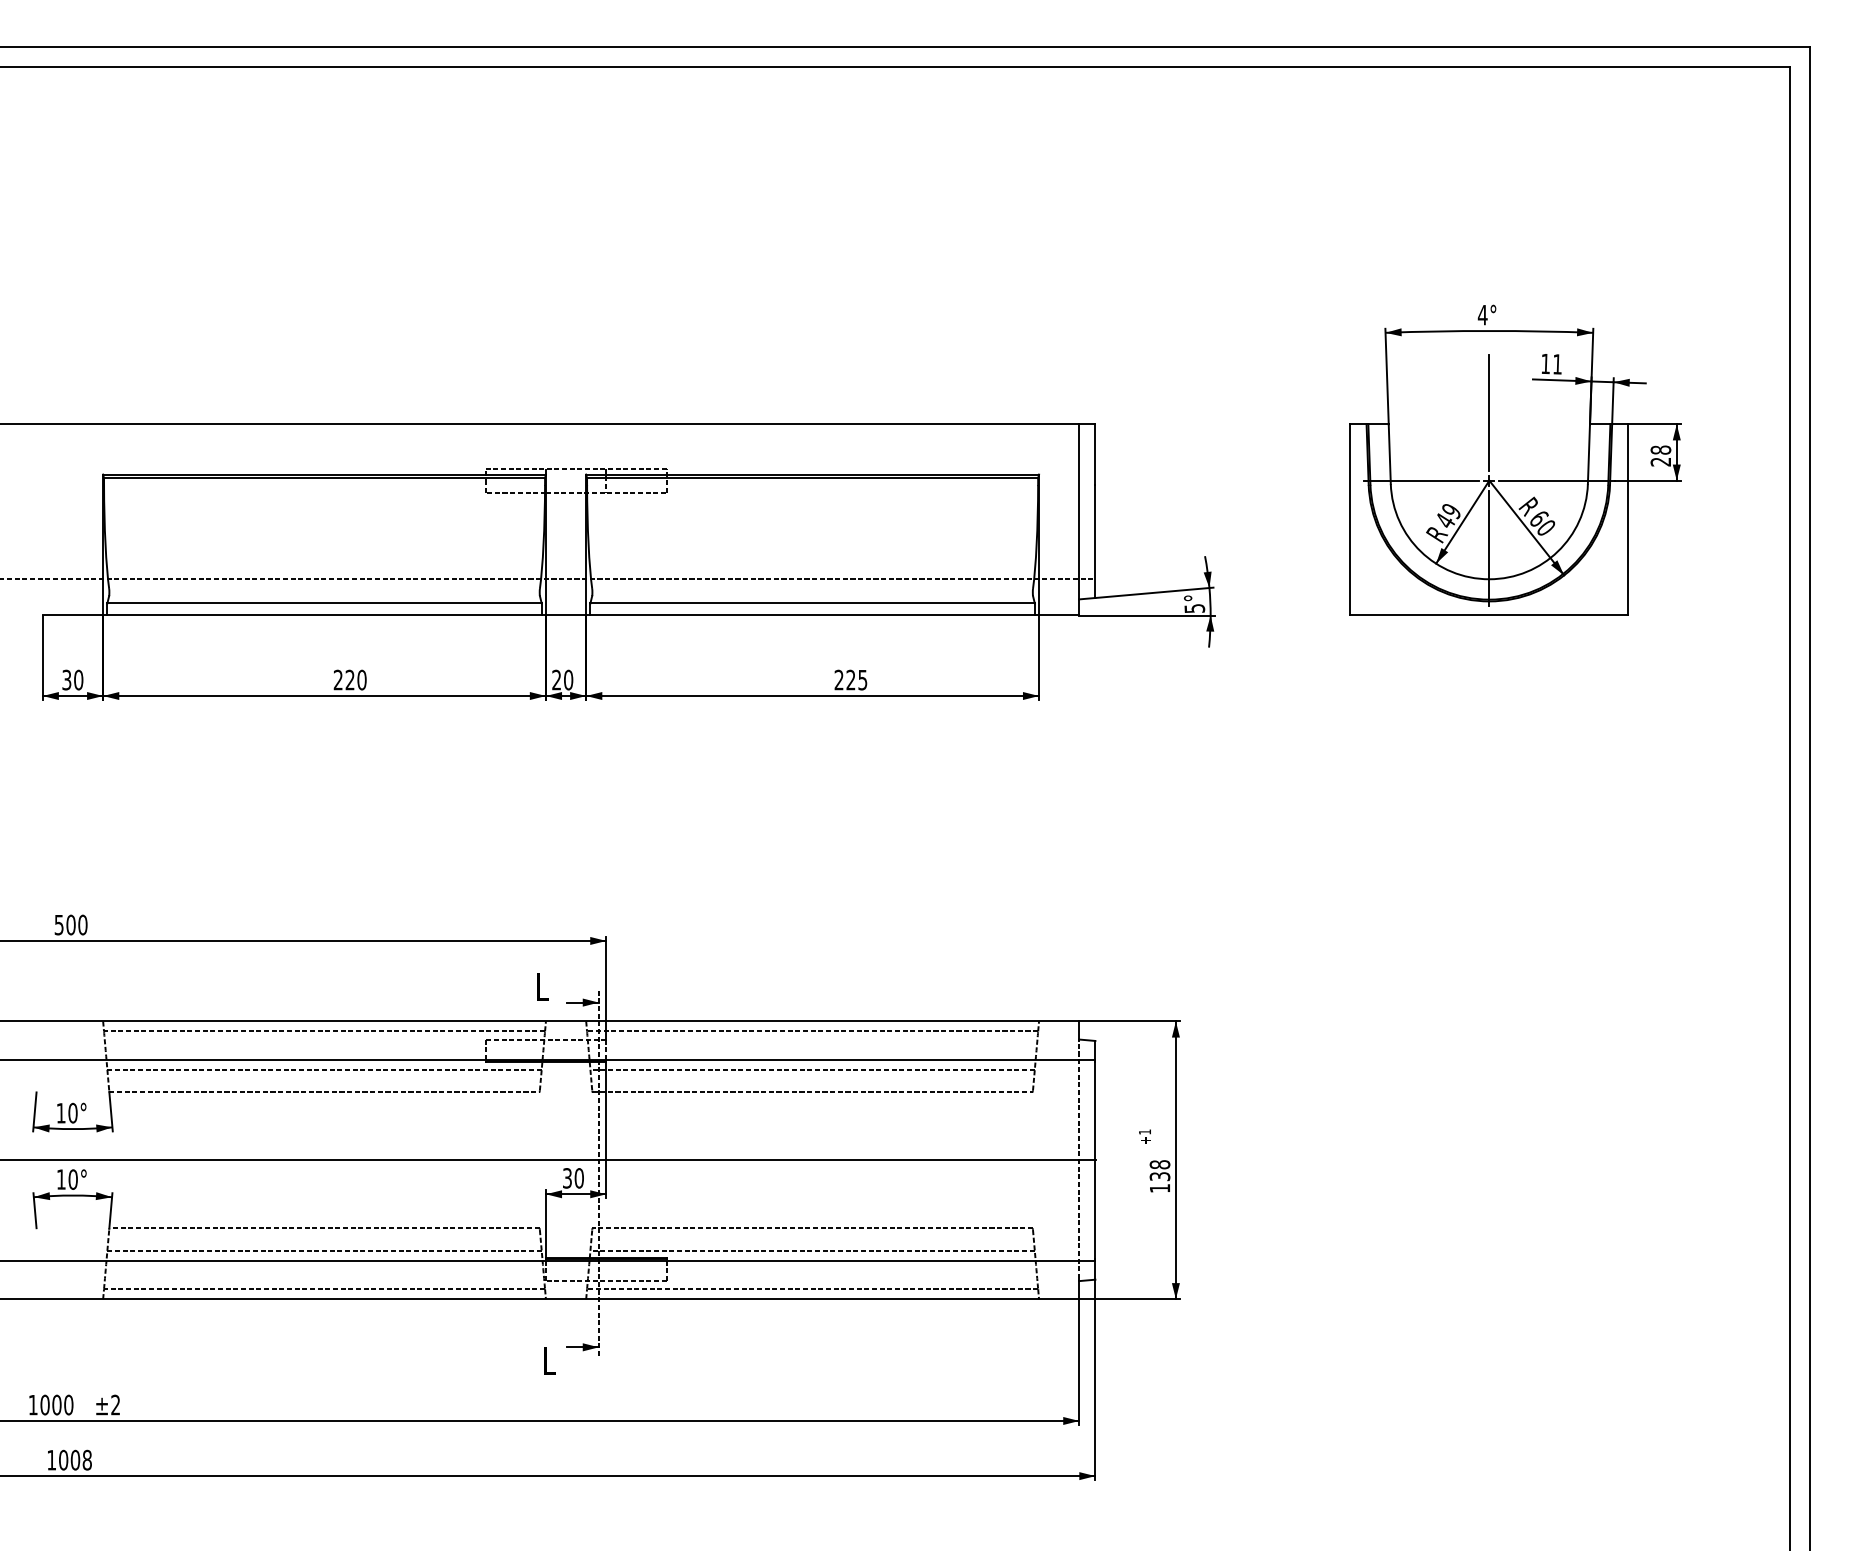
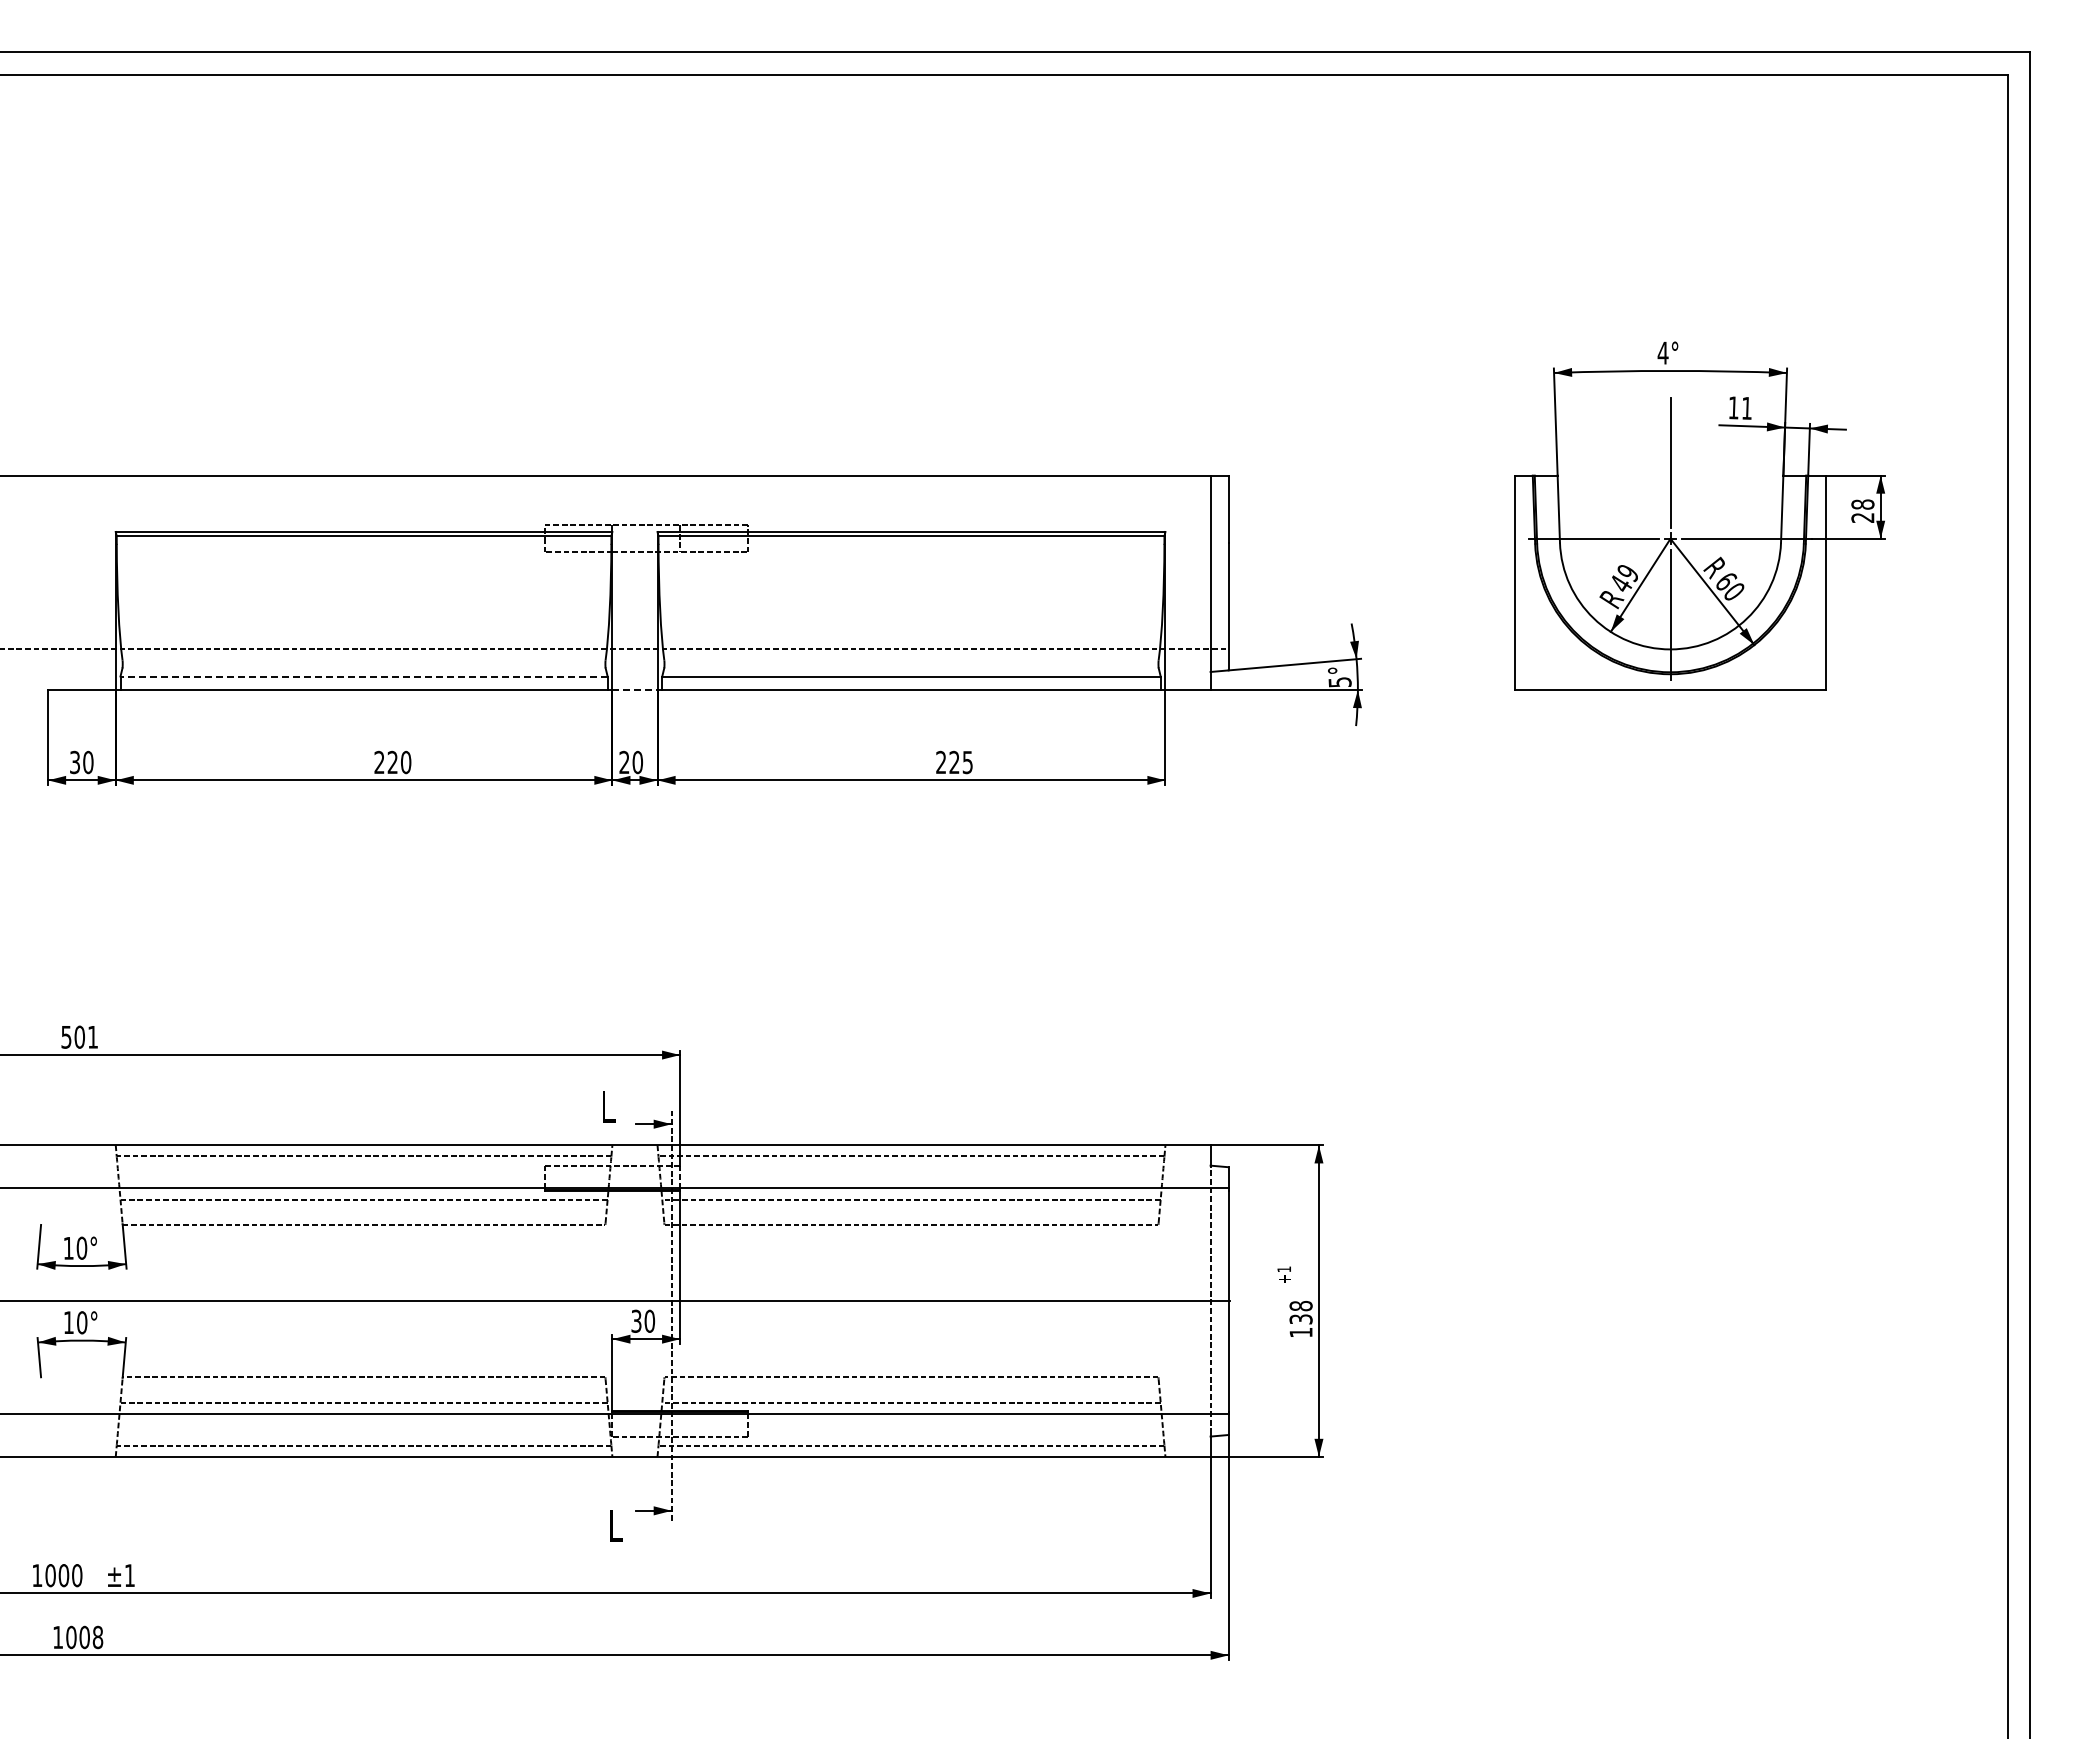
line: (324, 603) -> (364, 676), solid -> dashed
line: (565, 615) -> (634, 690), solid -> dashed
text: (82, 924) -> (92, 1036), 500 -> 501
text: (115, 1404) -> (129, 1575), ±2 -> ±1

